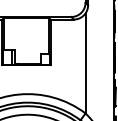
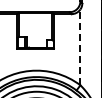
line: (85, 63) -> (80, 47), solid -> dashed

